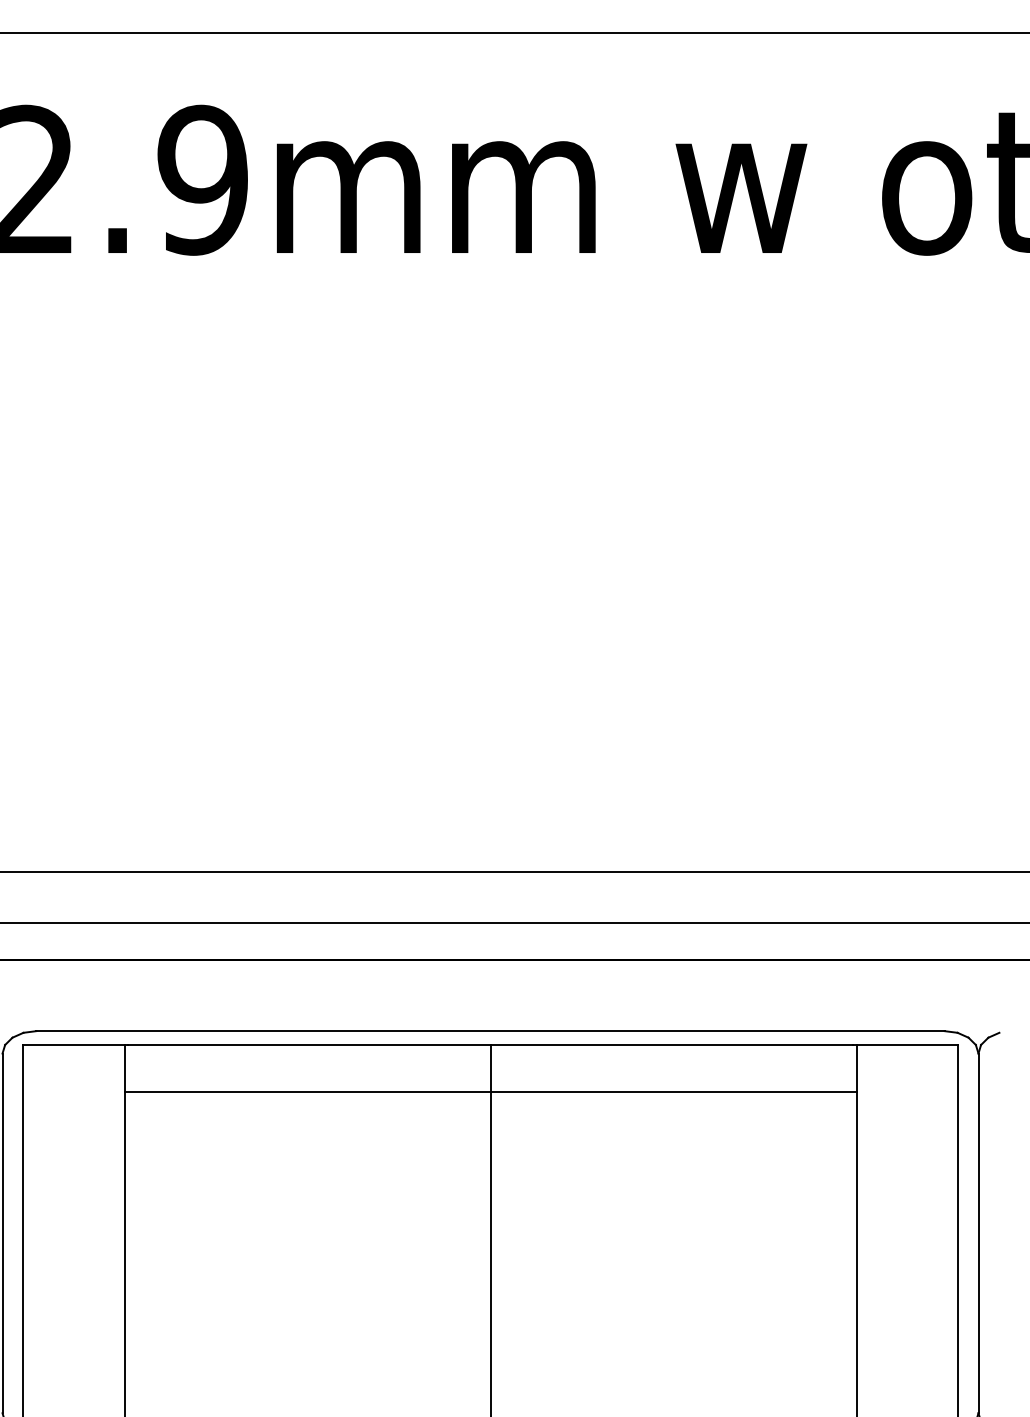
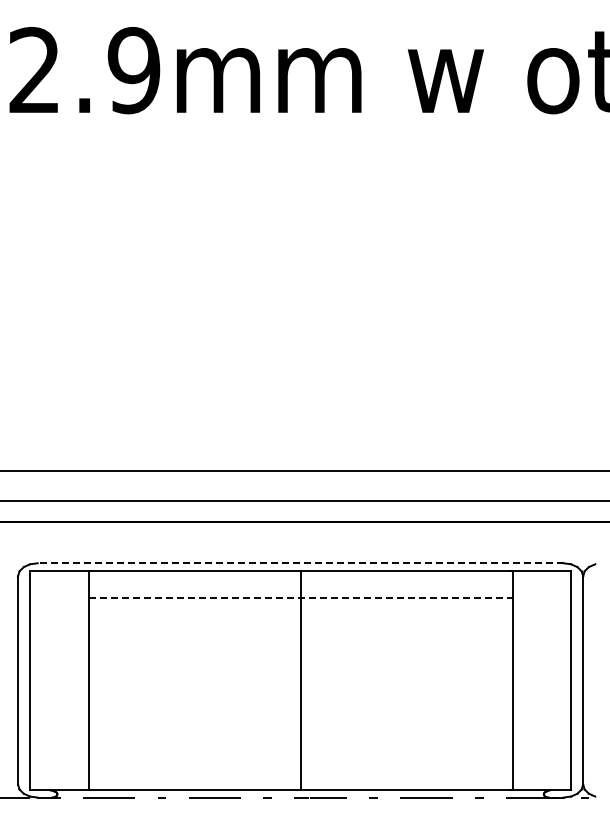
line: (490, 1031) -> (300, 563), solid -> dashed
line: (490, 1091) -> (300, 598), solid -> dashed

